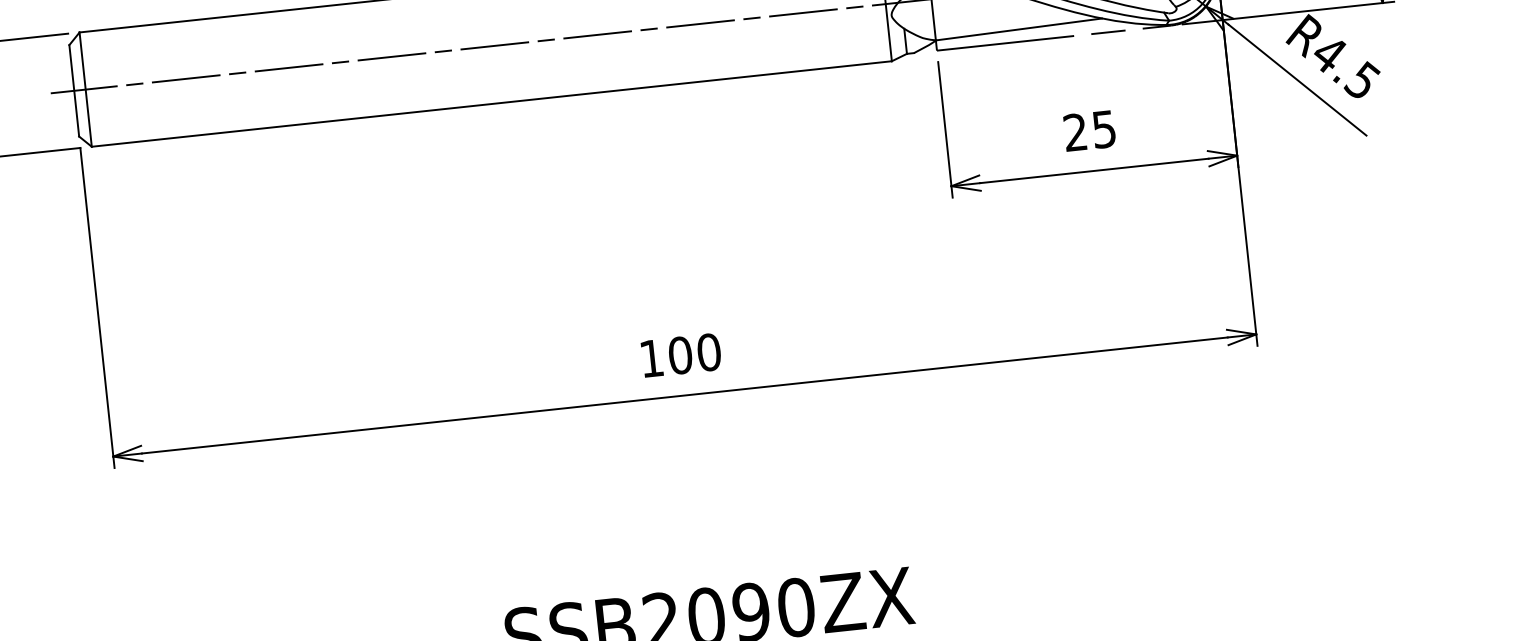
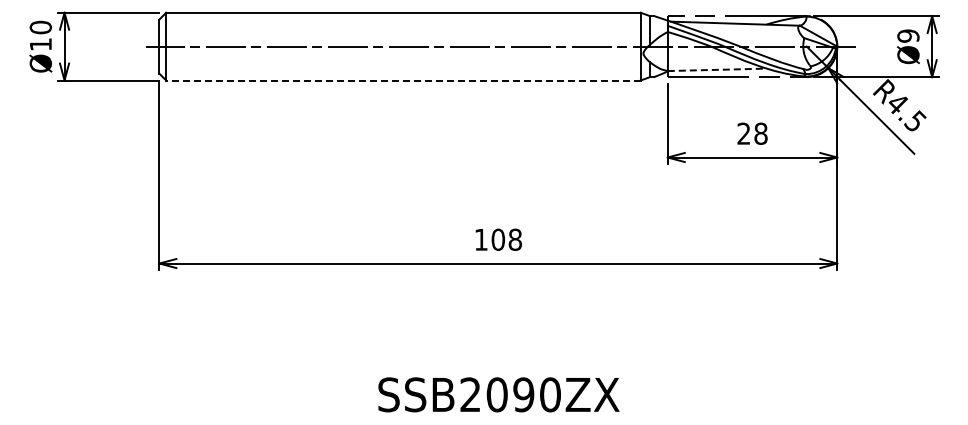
line: (1019, 28) -> (717, 69), solid -> dashed
line: (490, 104) -> (402, 80), solid -> dashed
text: (1103, 129) -> (760, 133), 25 -> 28
text: (709, 351) -> (515, 239), 100 -> 108

